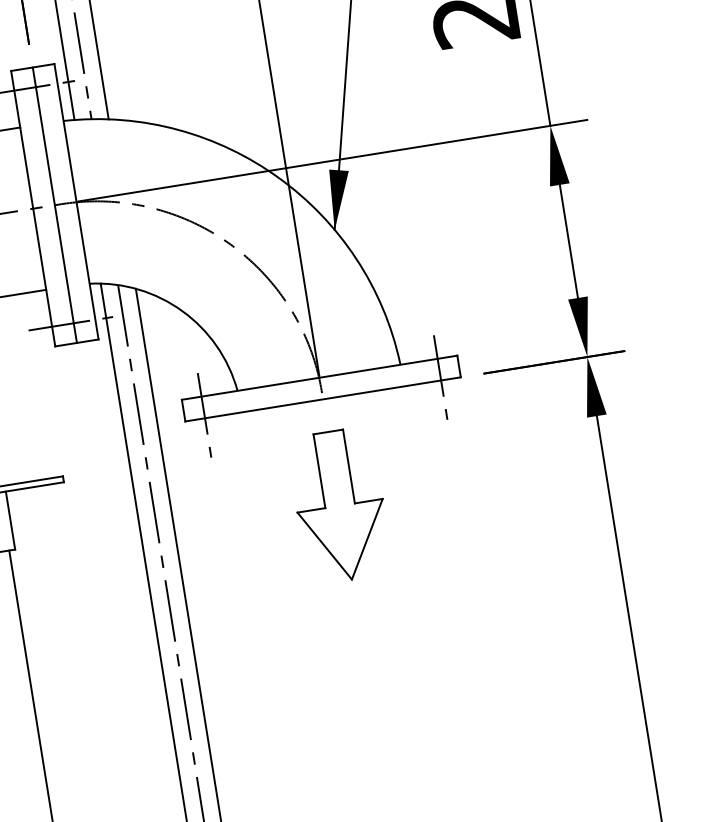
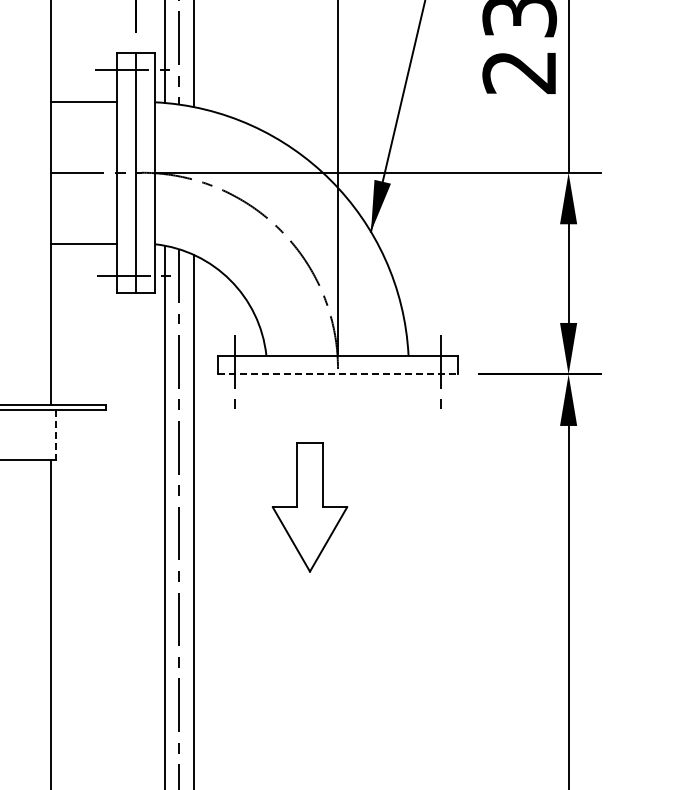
line: (323, 399) -> (338, 374), solid -> dashed
part: (339, 506) -> (309, 507), moved
line: (10, 521) -> (55, 435), solid -> dashed

